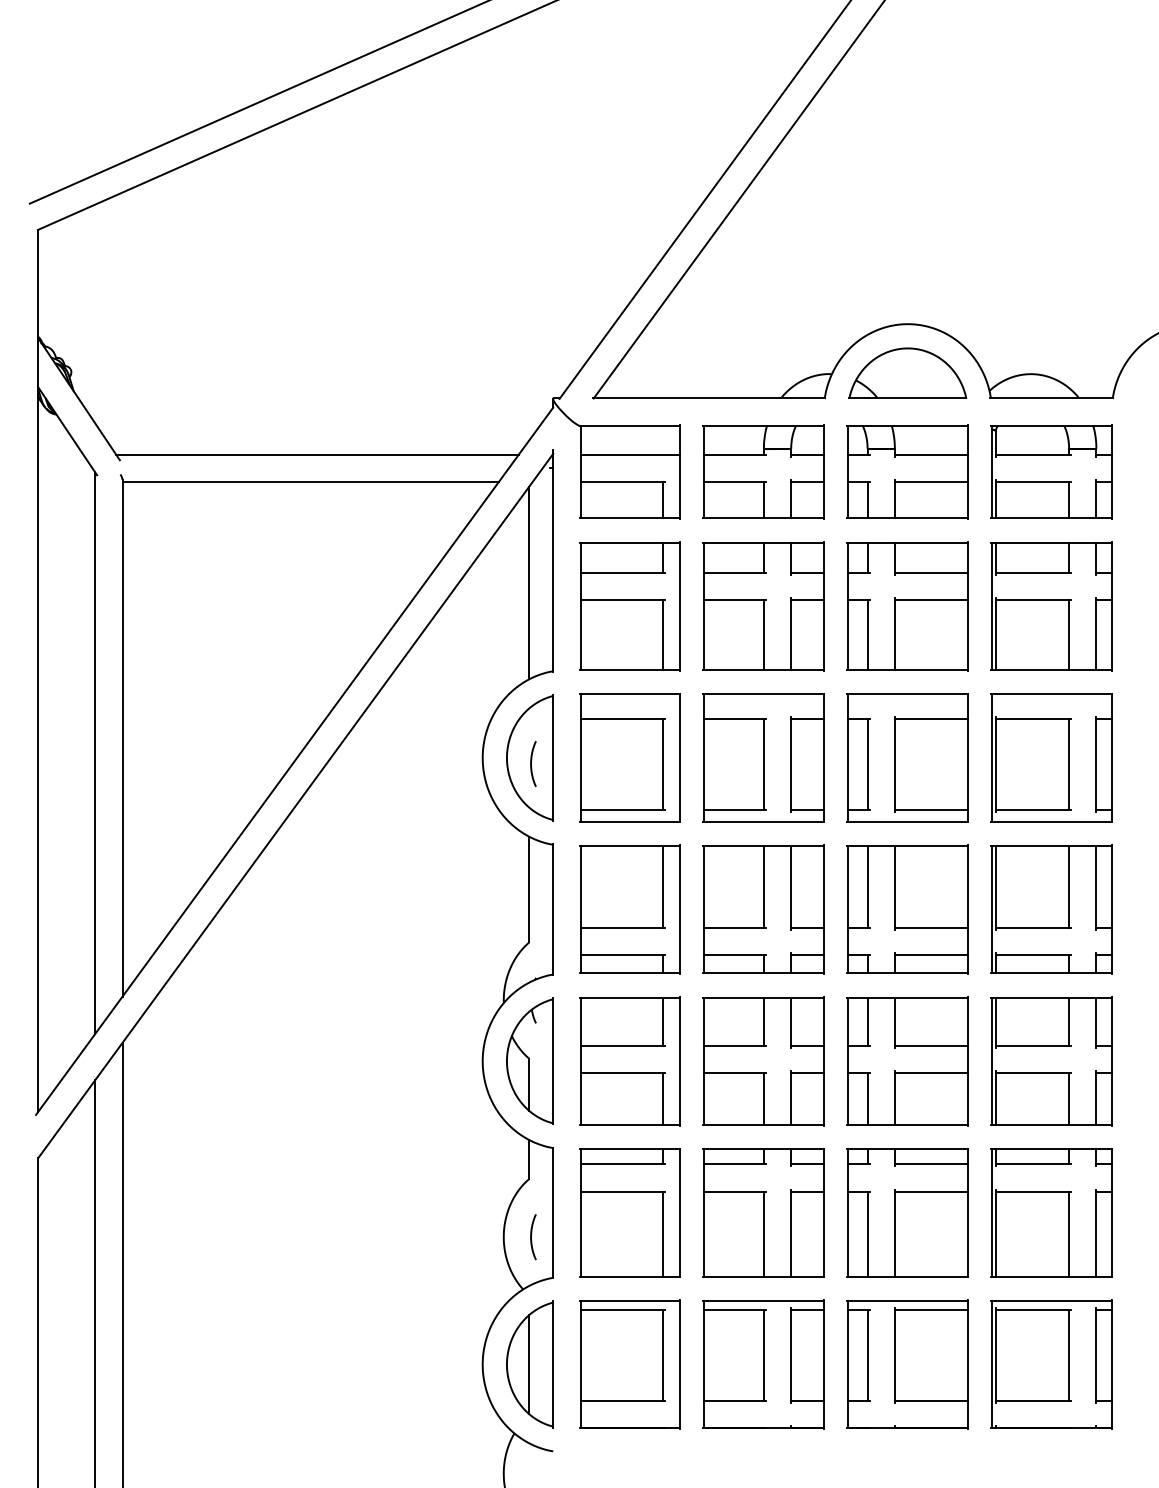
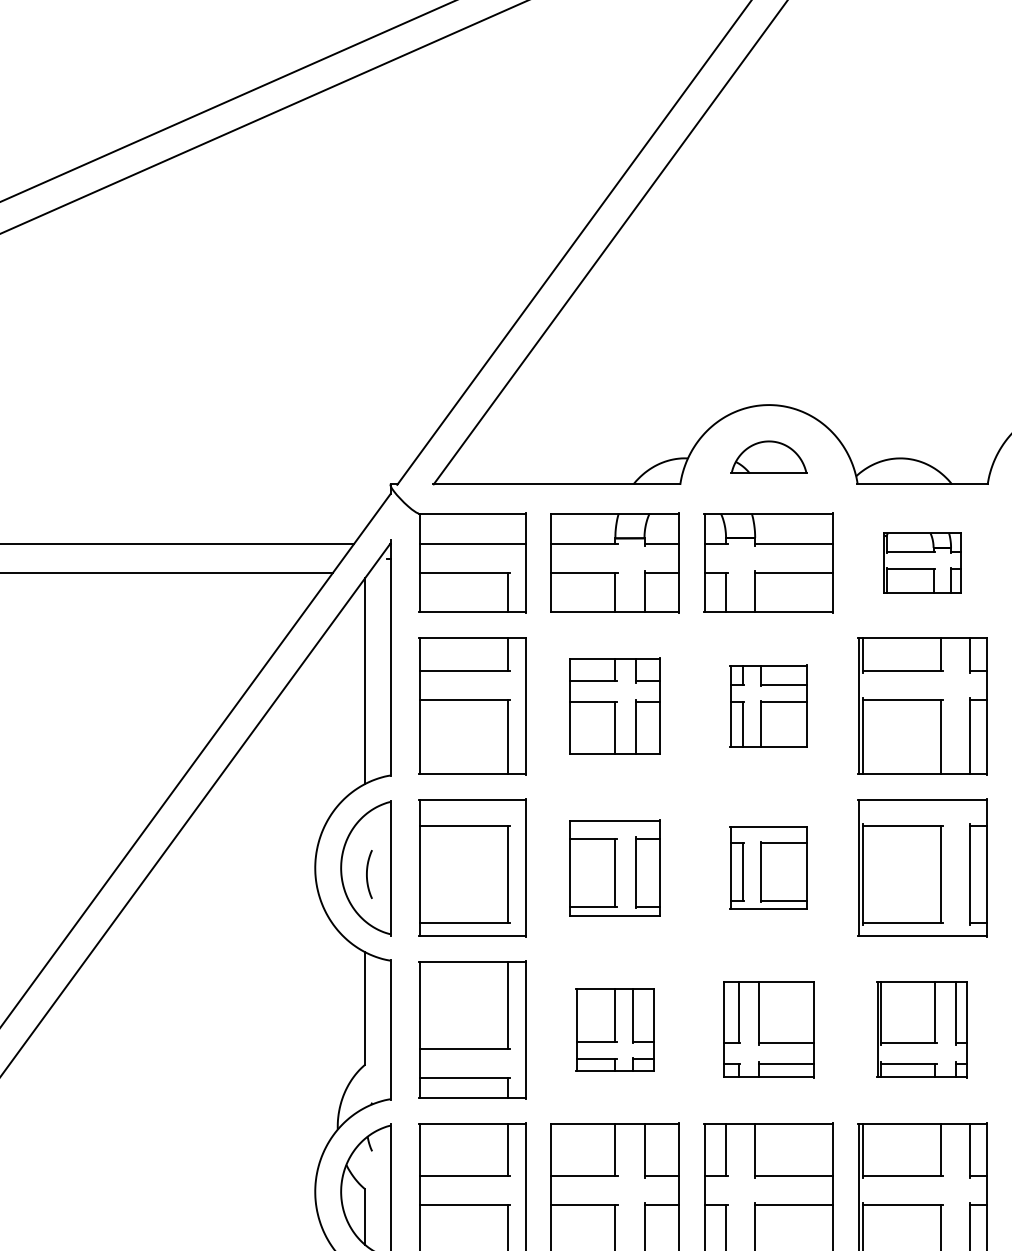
part: (907, 372) -> (768, 456), size x0.6
part: (1051, 471) -> (922, 562), size x0.6
part: (763, 606) -> (614, 706), size x0.7
part: (907, 606) -> (768, 706), size x0.6
part: (763, 757) -> (614, 867), size x0.7
part: (907, 757) -> (768, 867), size x0.6
part: (763, 909) -> (614, 1029), size x0.6
part: (907, 909) -> (768, 1029), size x0.7
part: (1051, 909) -> (922, 1029), size x0.7

